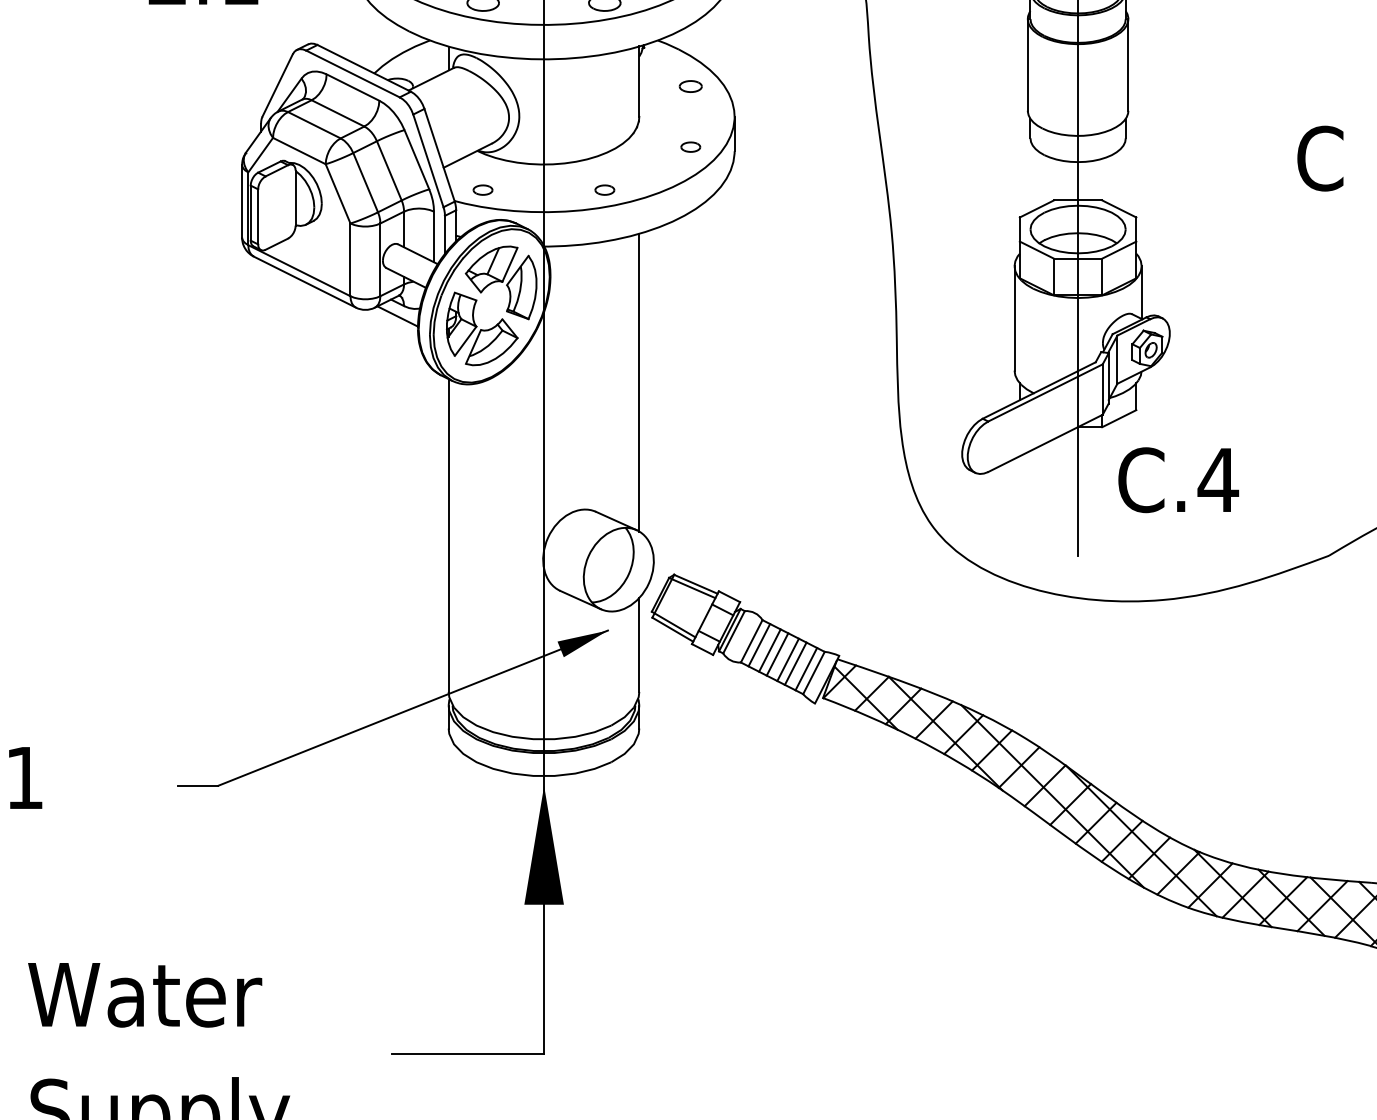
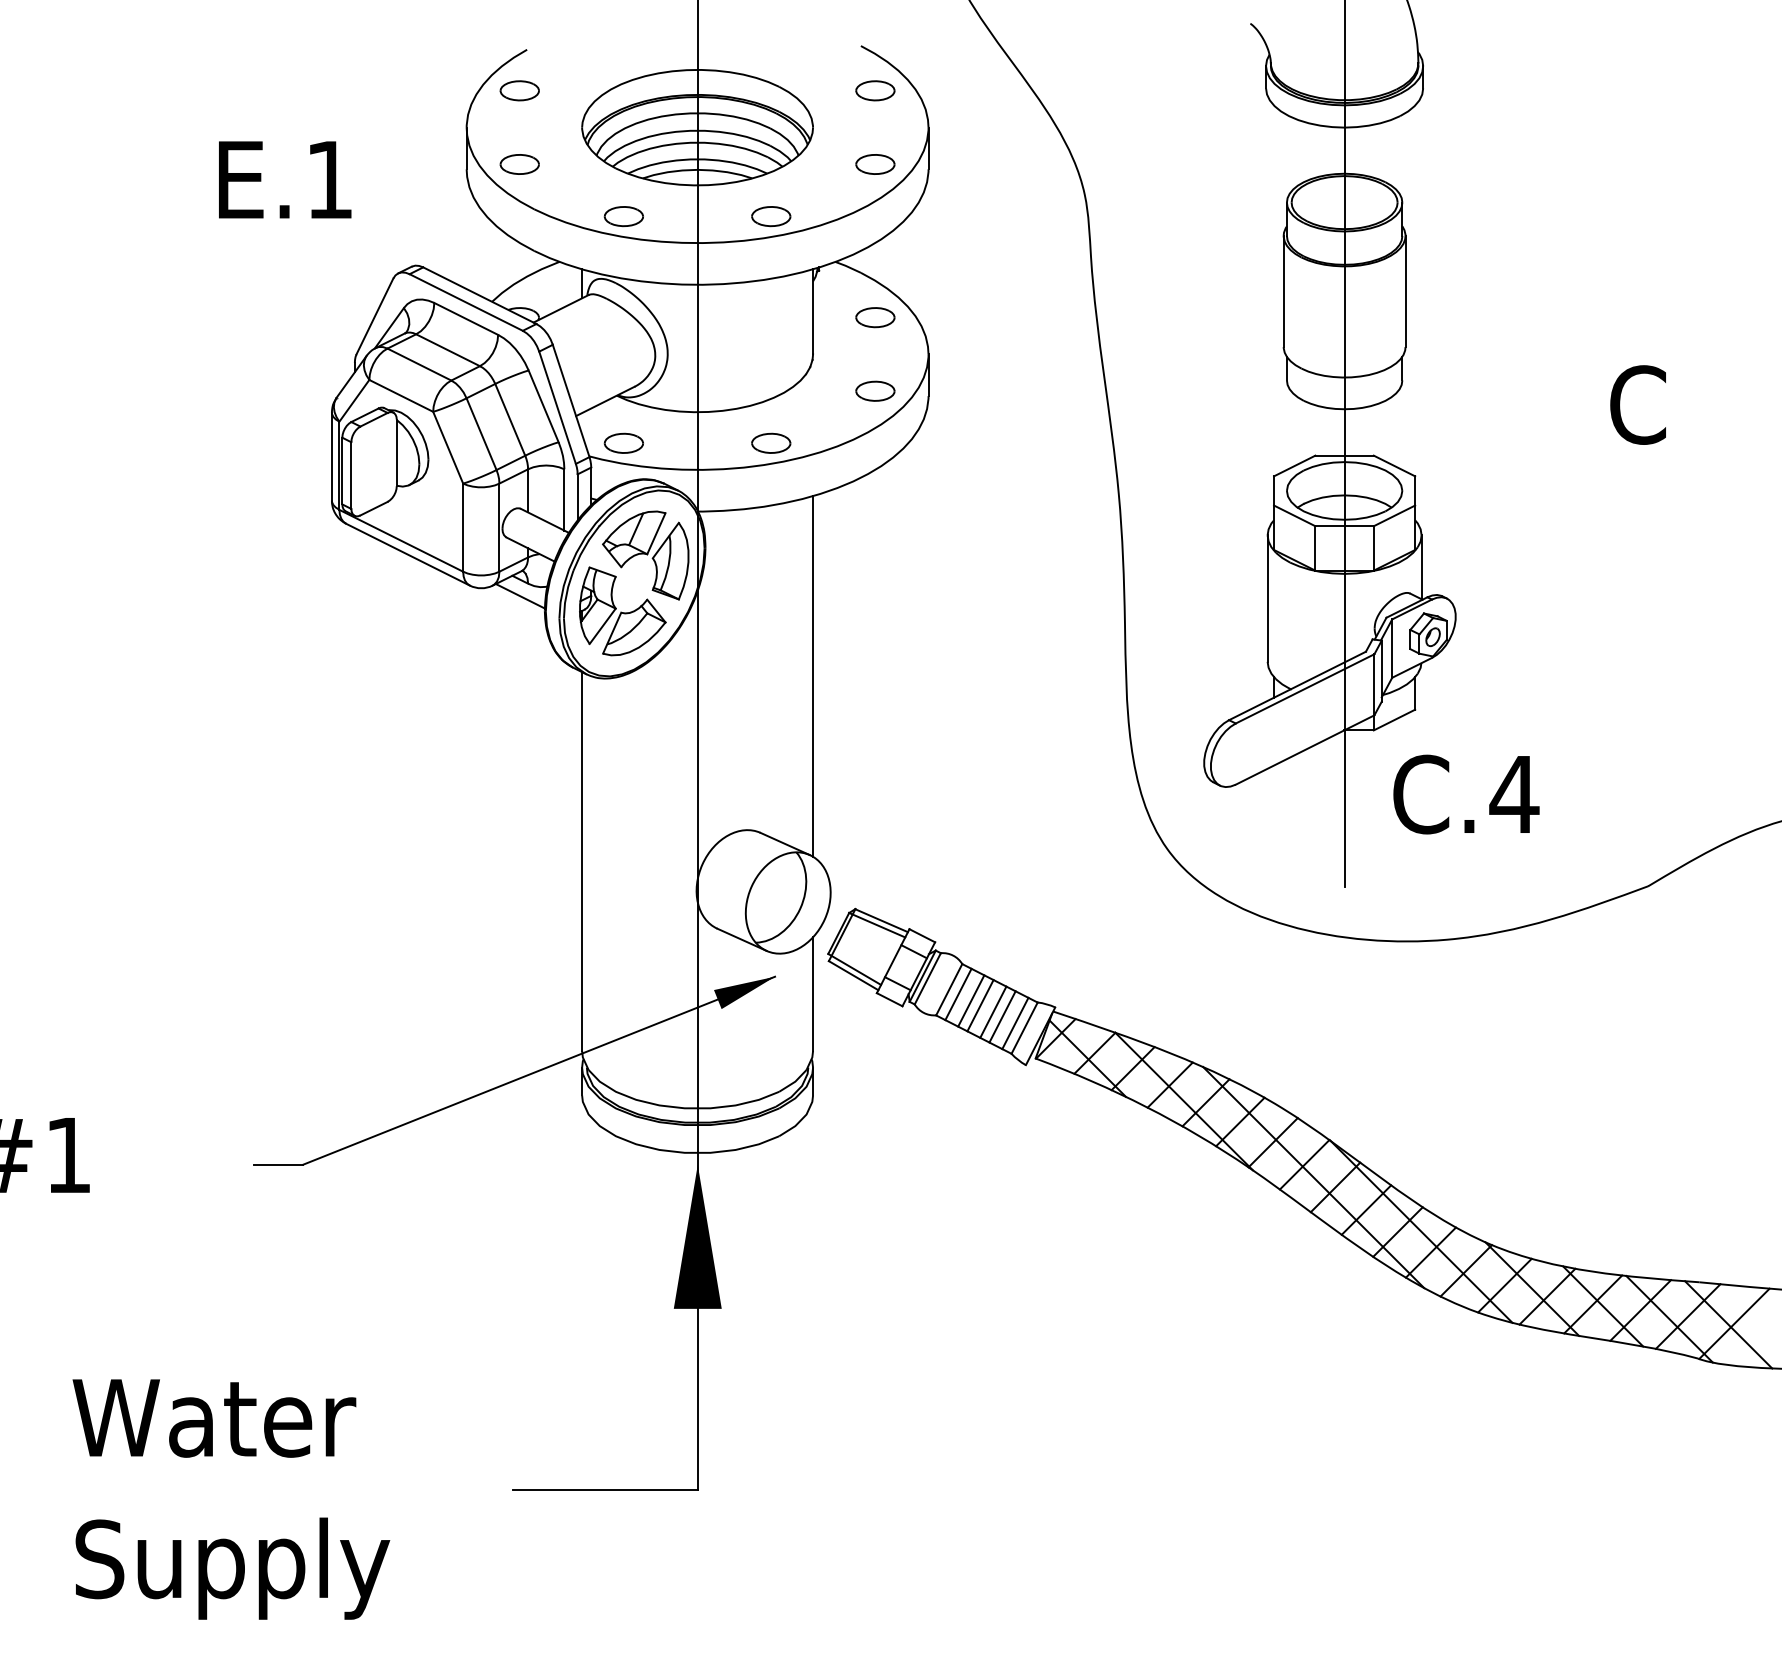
part: (690, 86) -> (875, 317), size x1.43
part: (690, 146) -> (875, 390), size x1.67
part: (482, 189) -> (623, 442), size x1.67
part: (605, 189) -> (771, 442), size x1.67

